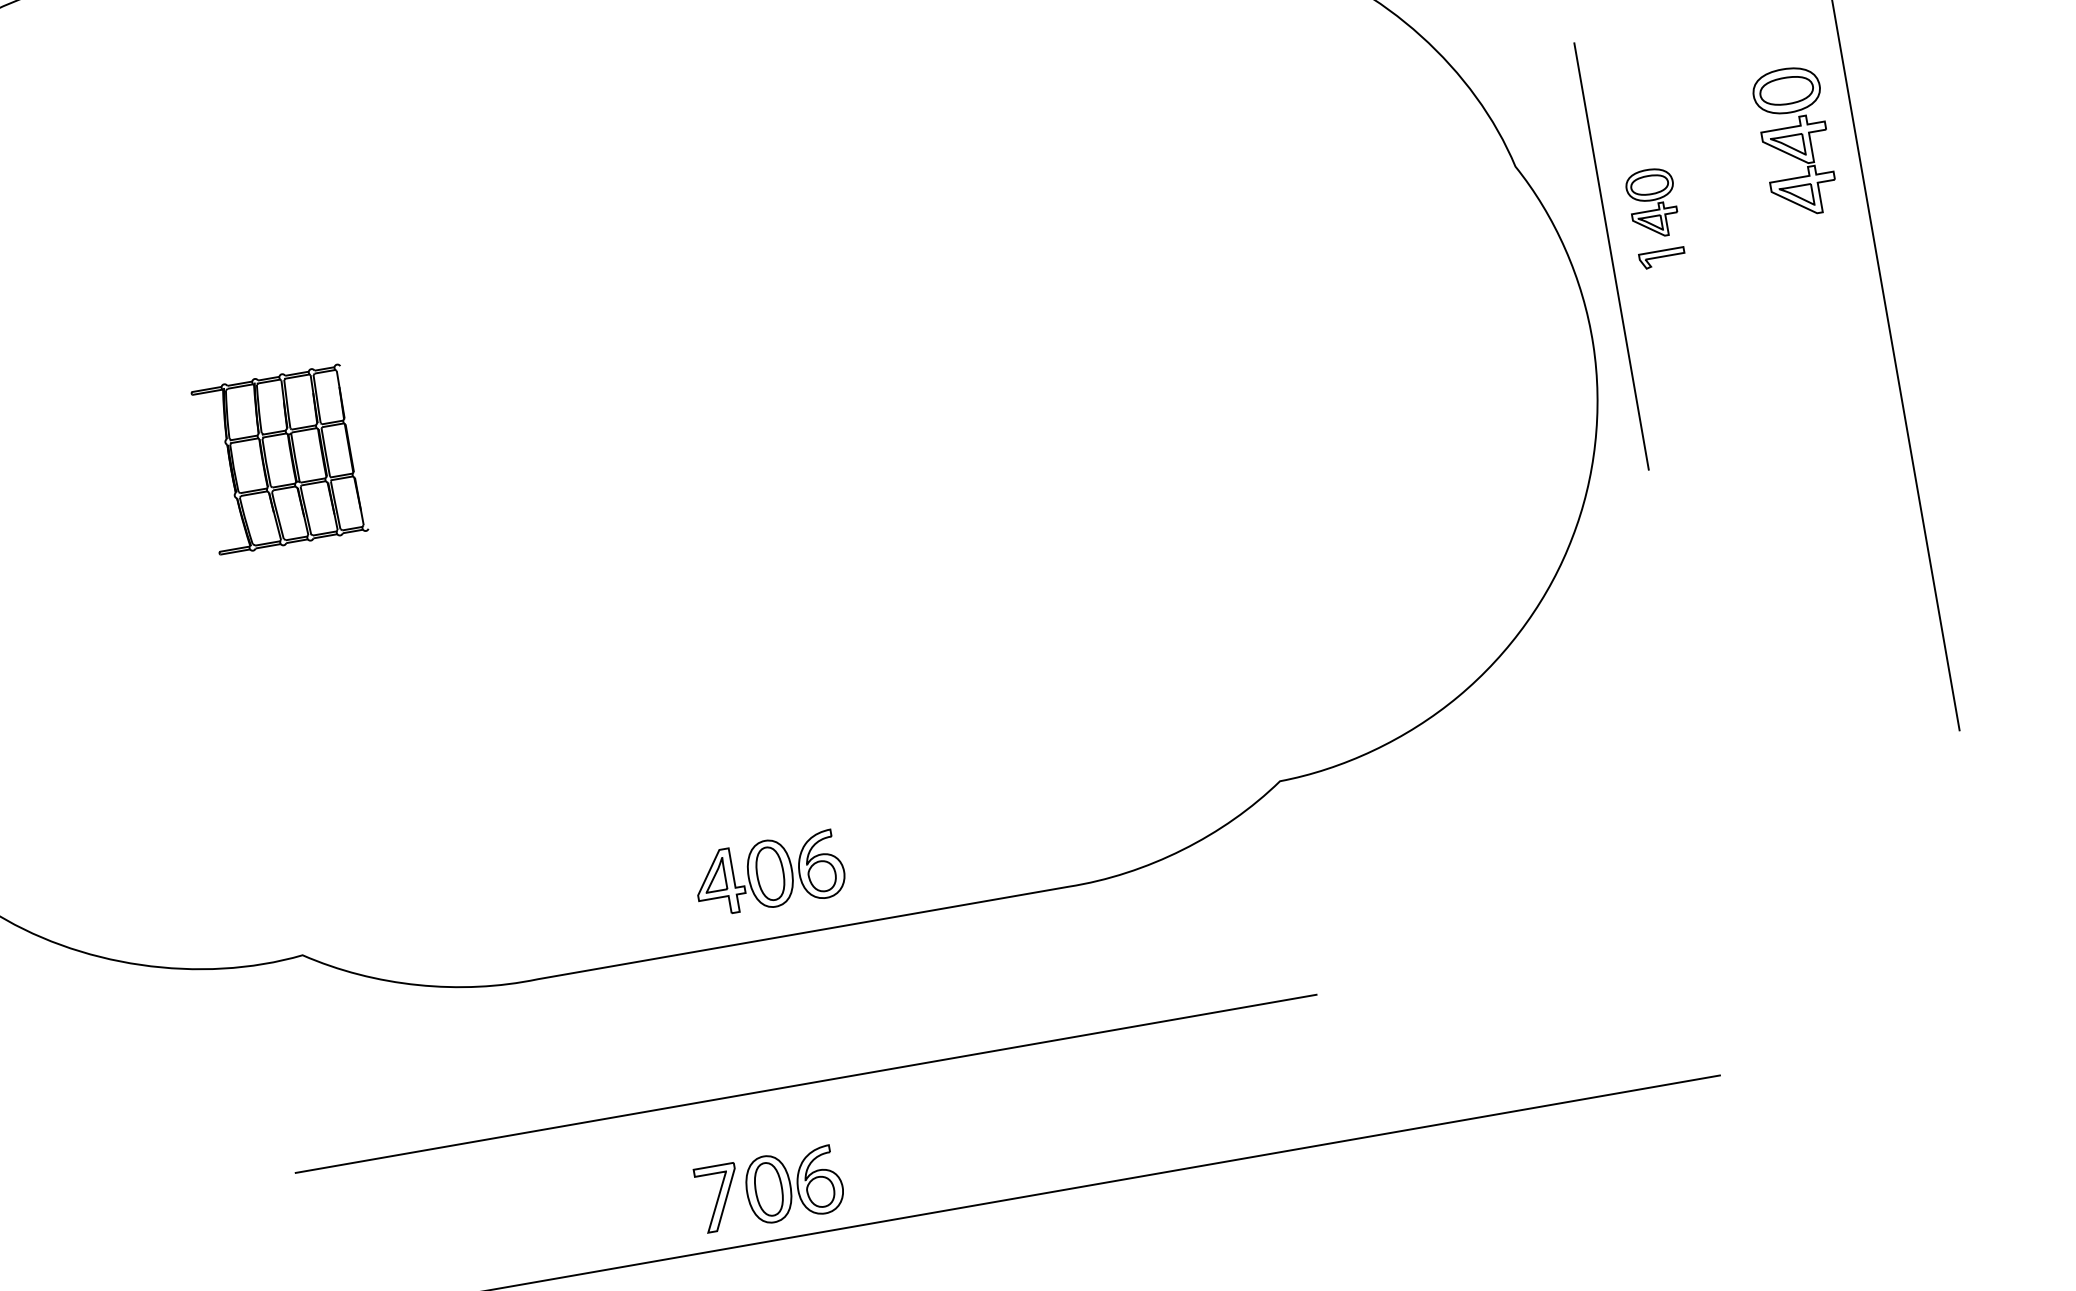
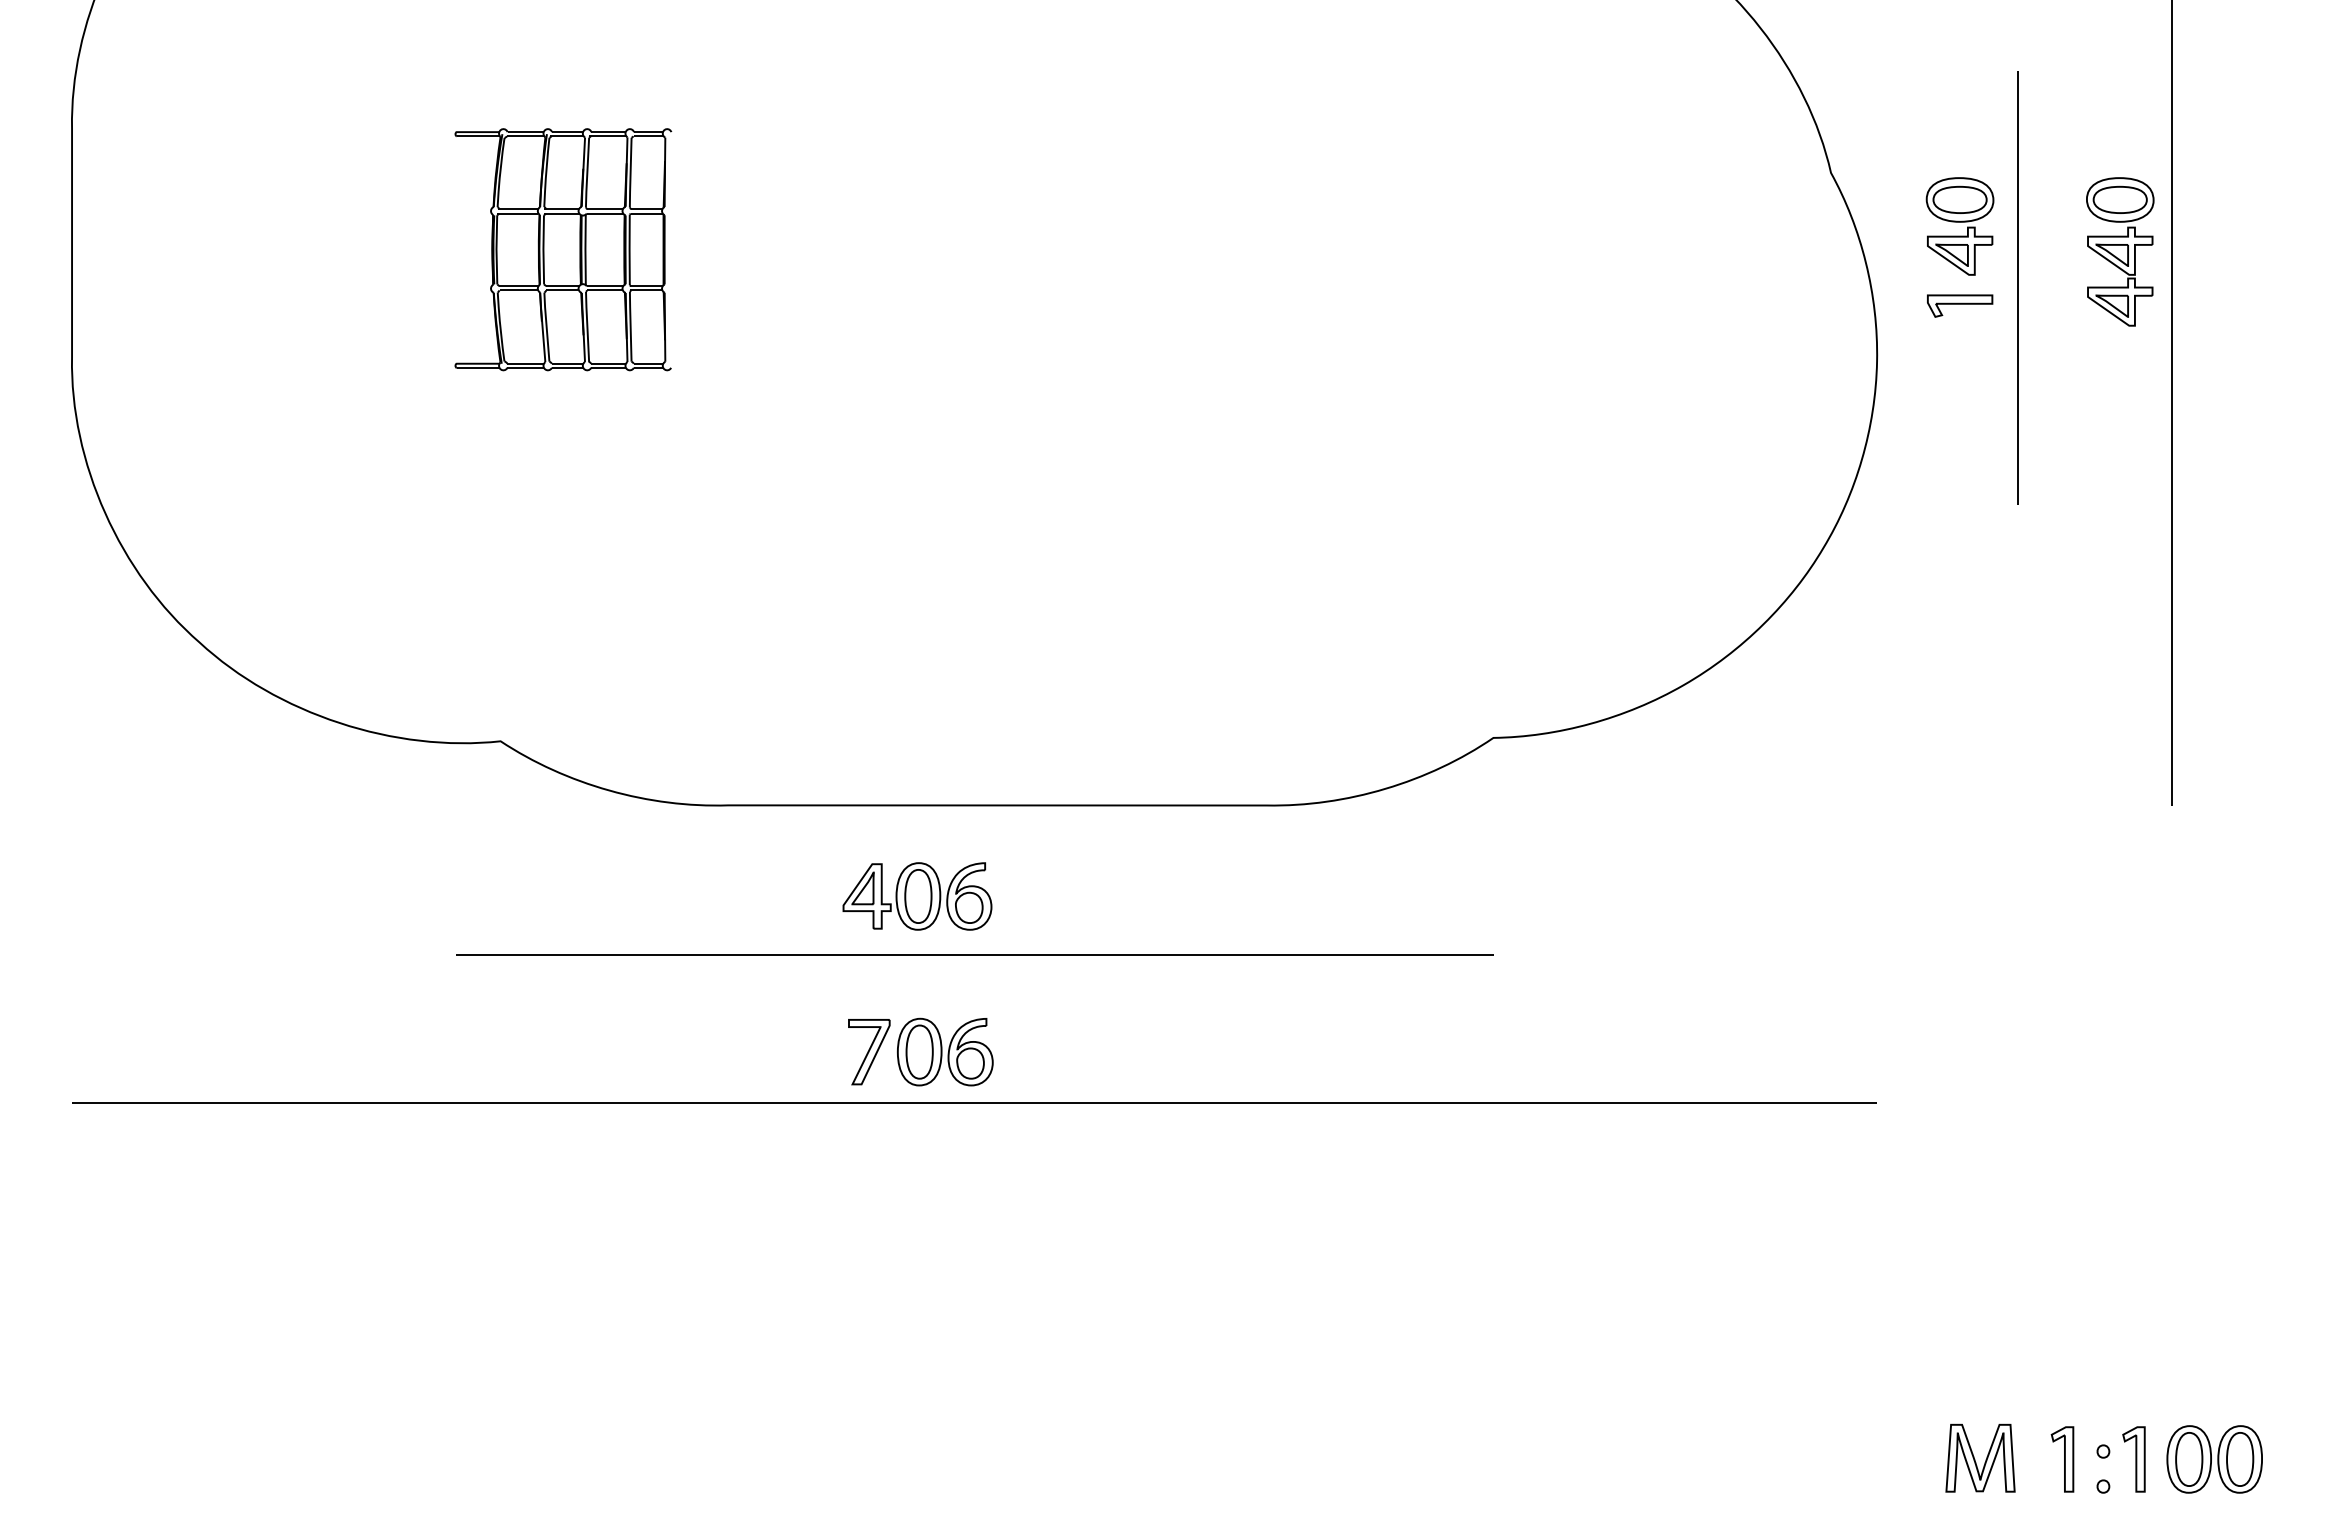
part: (1795, 141) -> (2120, 251), moved
part: (1654, 217) -> (1959, 247), size x1.43
line: (1610, 256) -> (2017, 287), moved
part: (279, 459) -> (563, 249), size x1.43
part: (769, 873) -> (917, 896), moved

